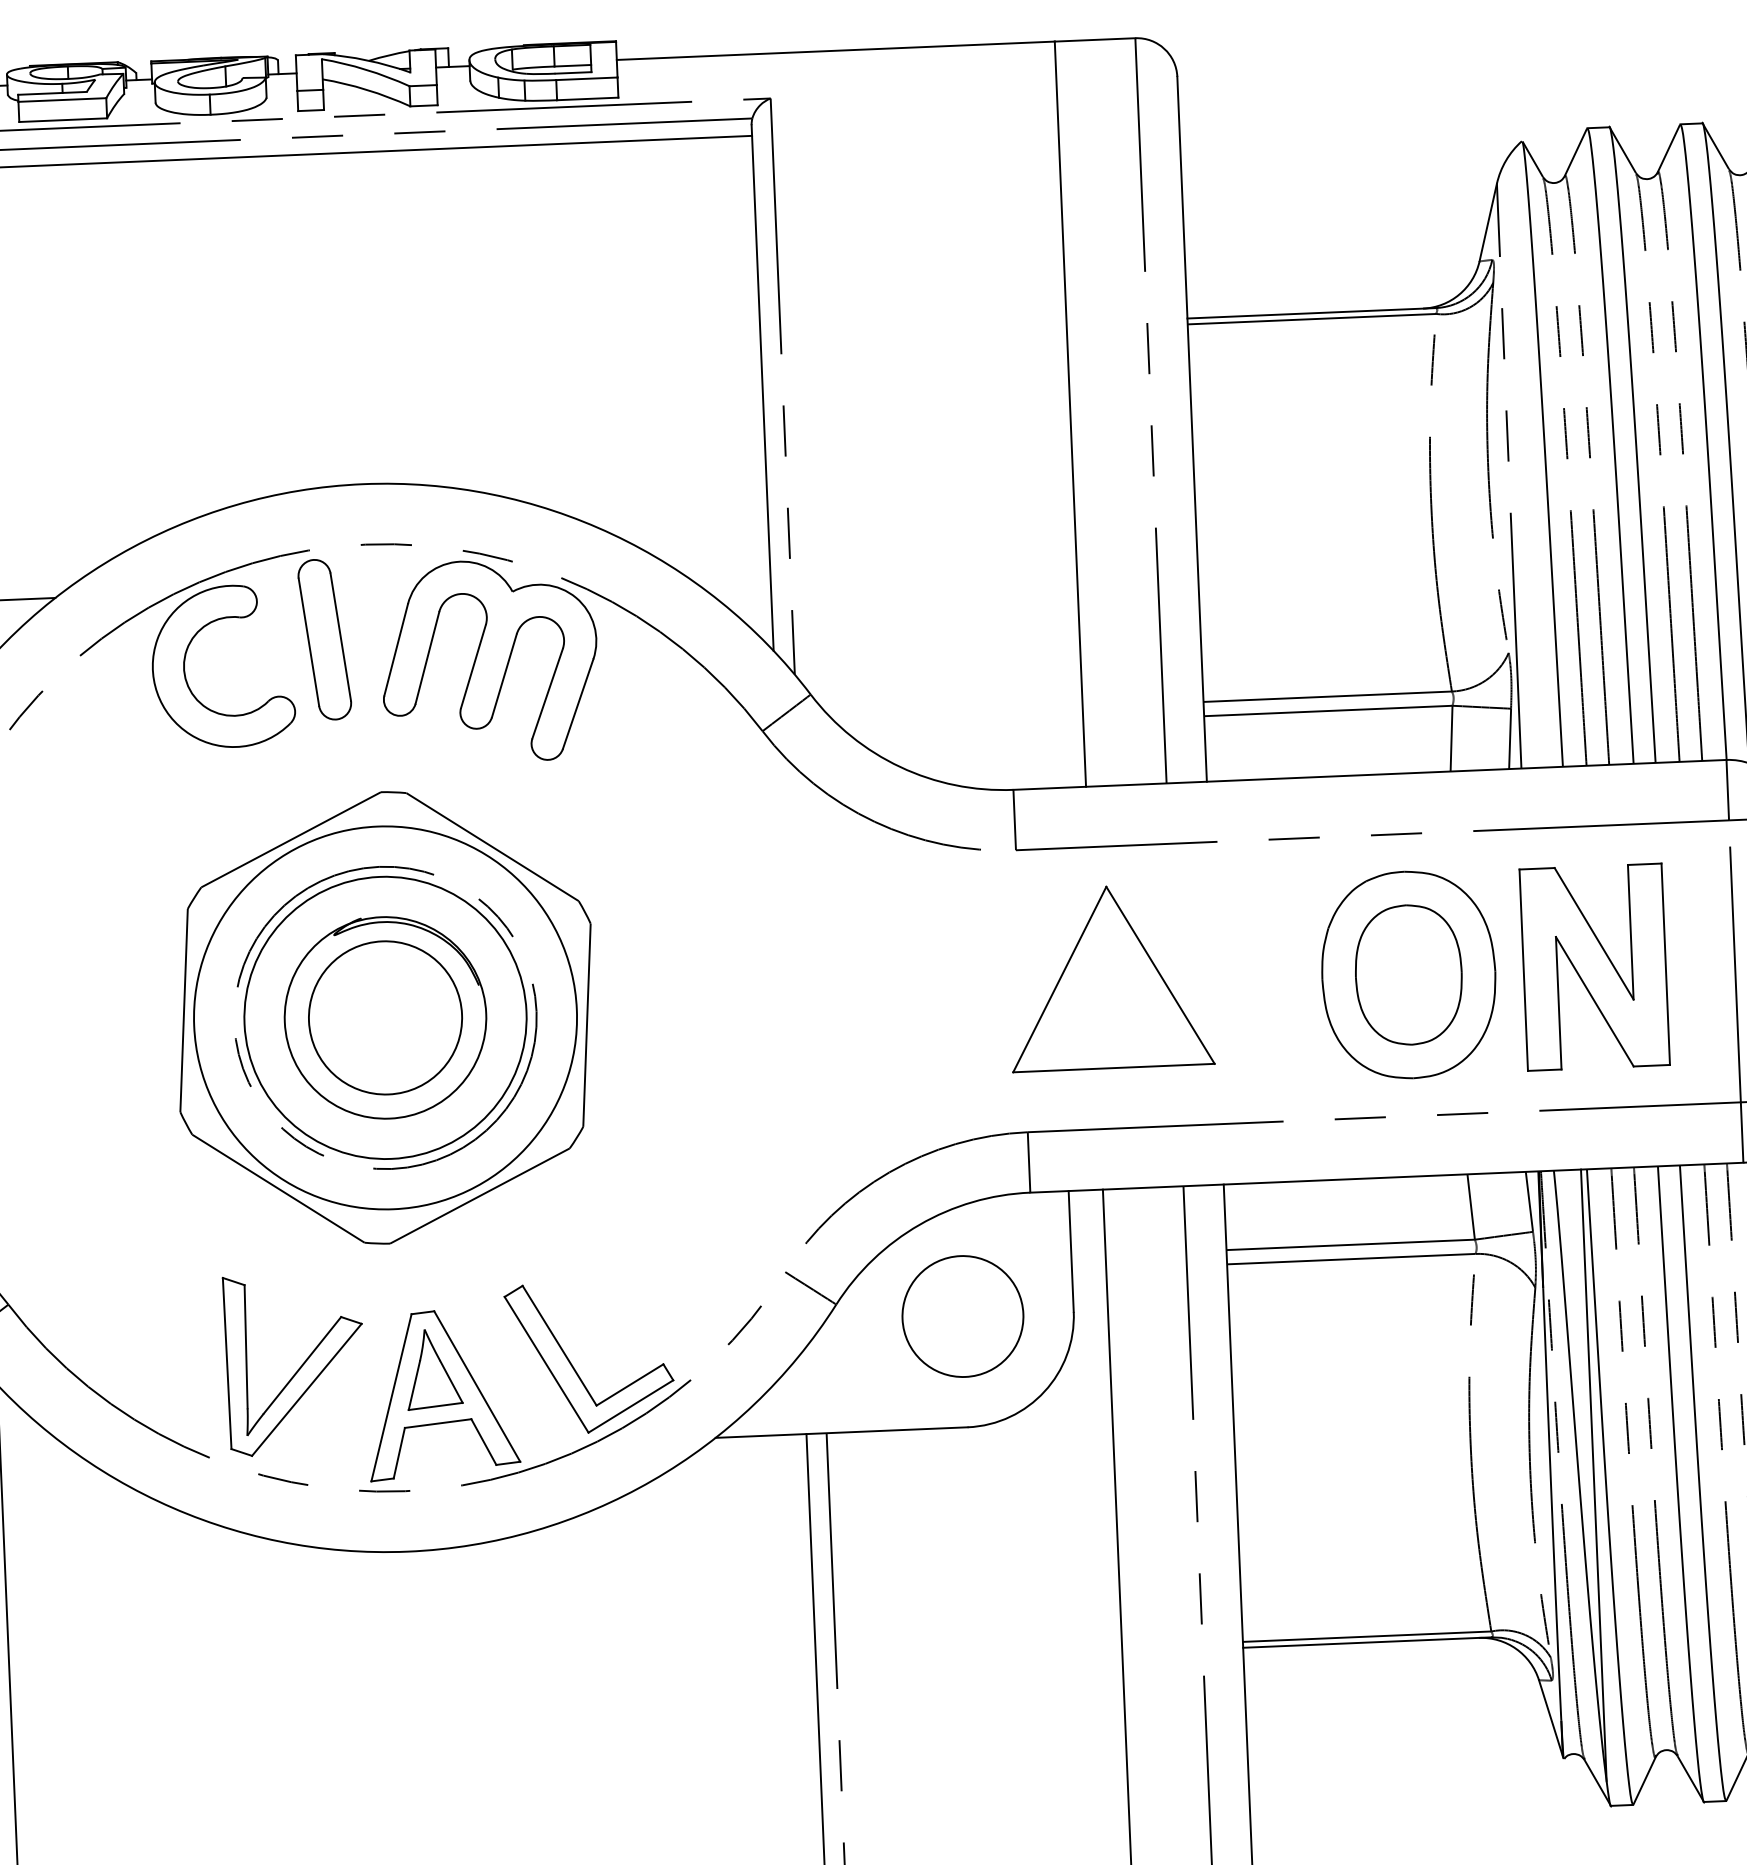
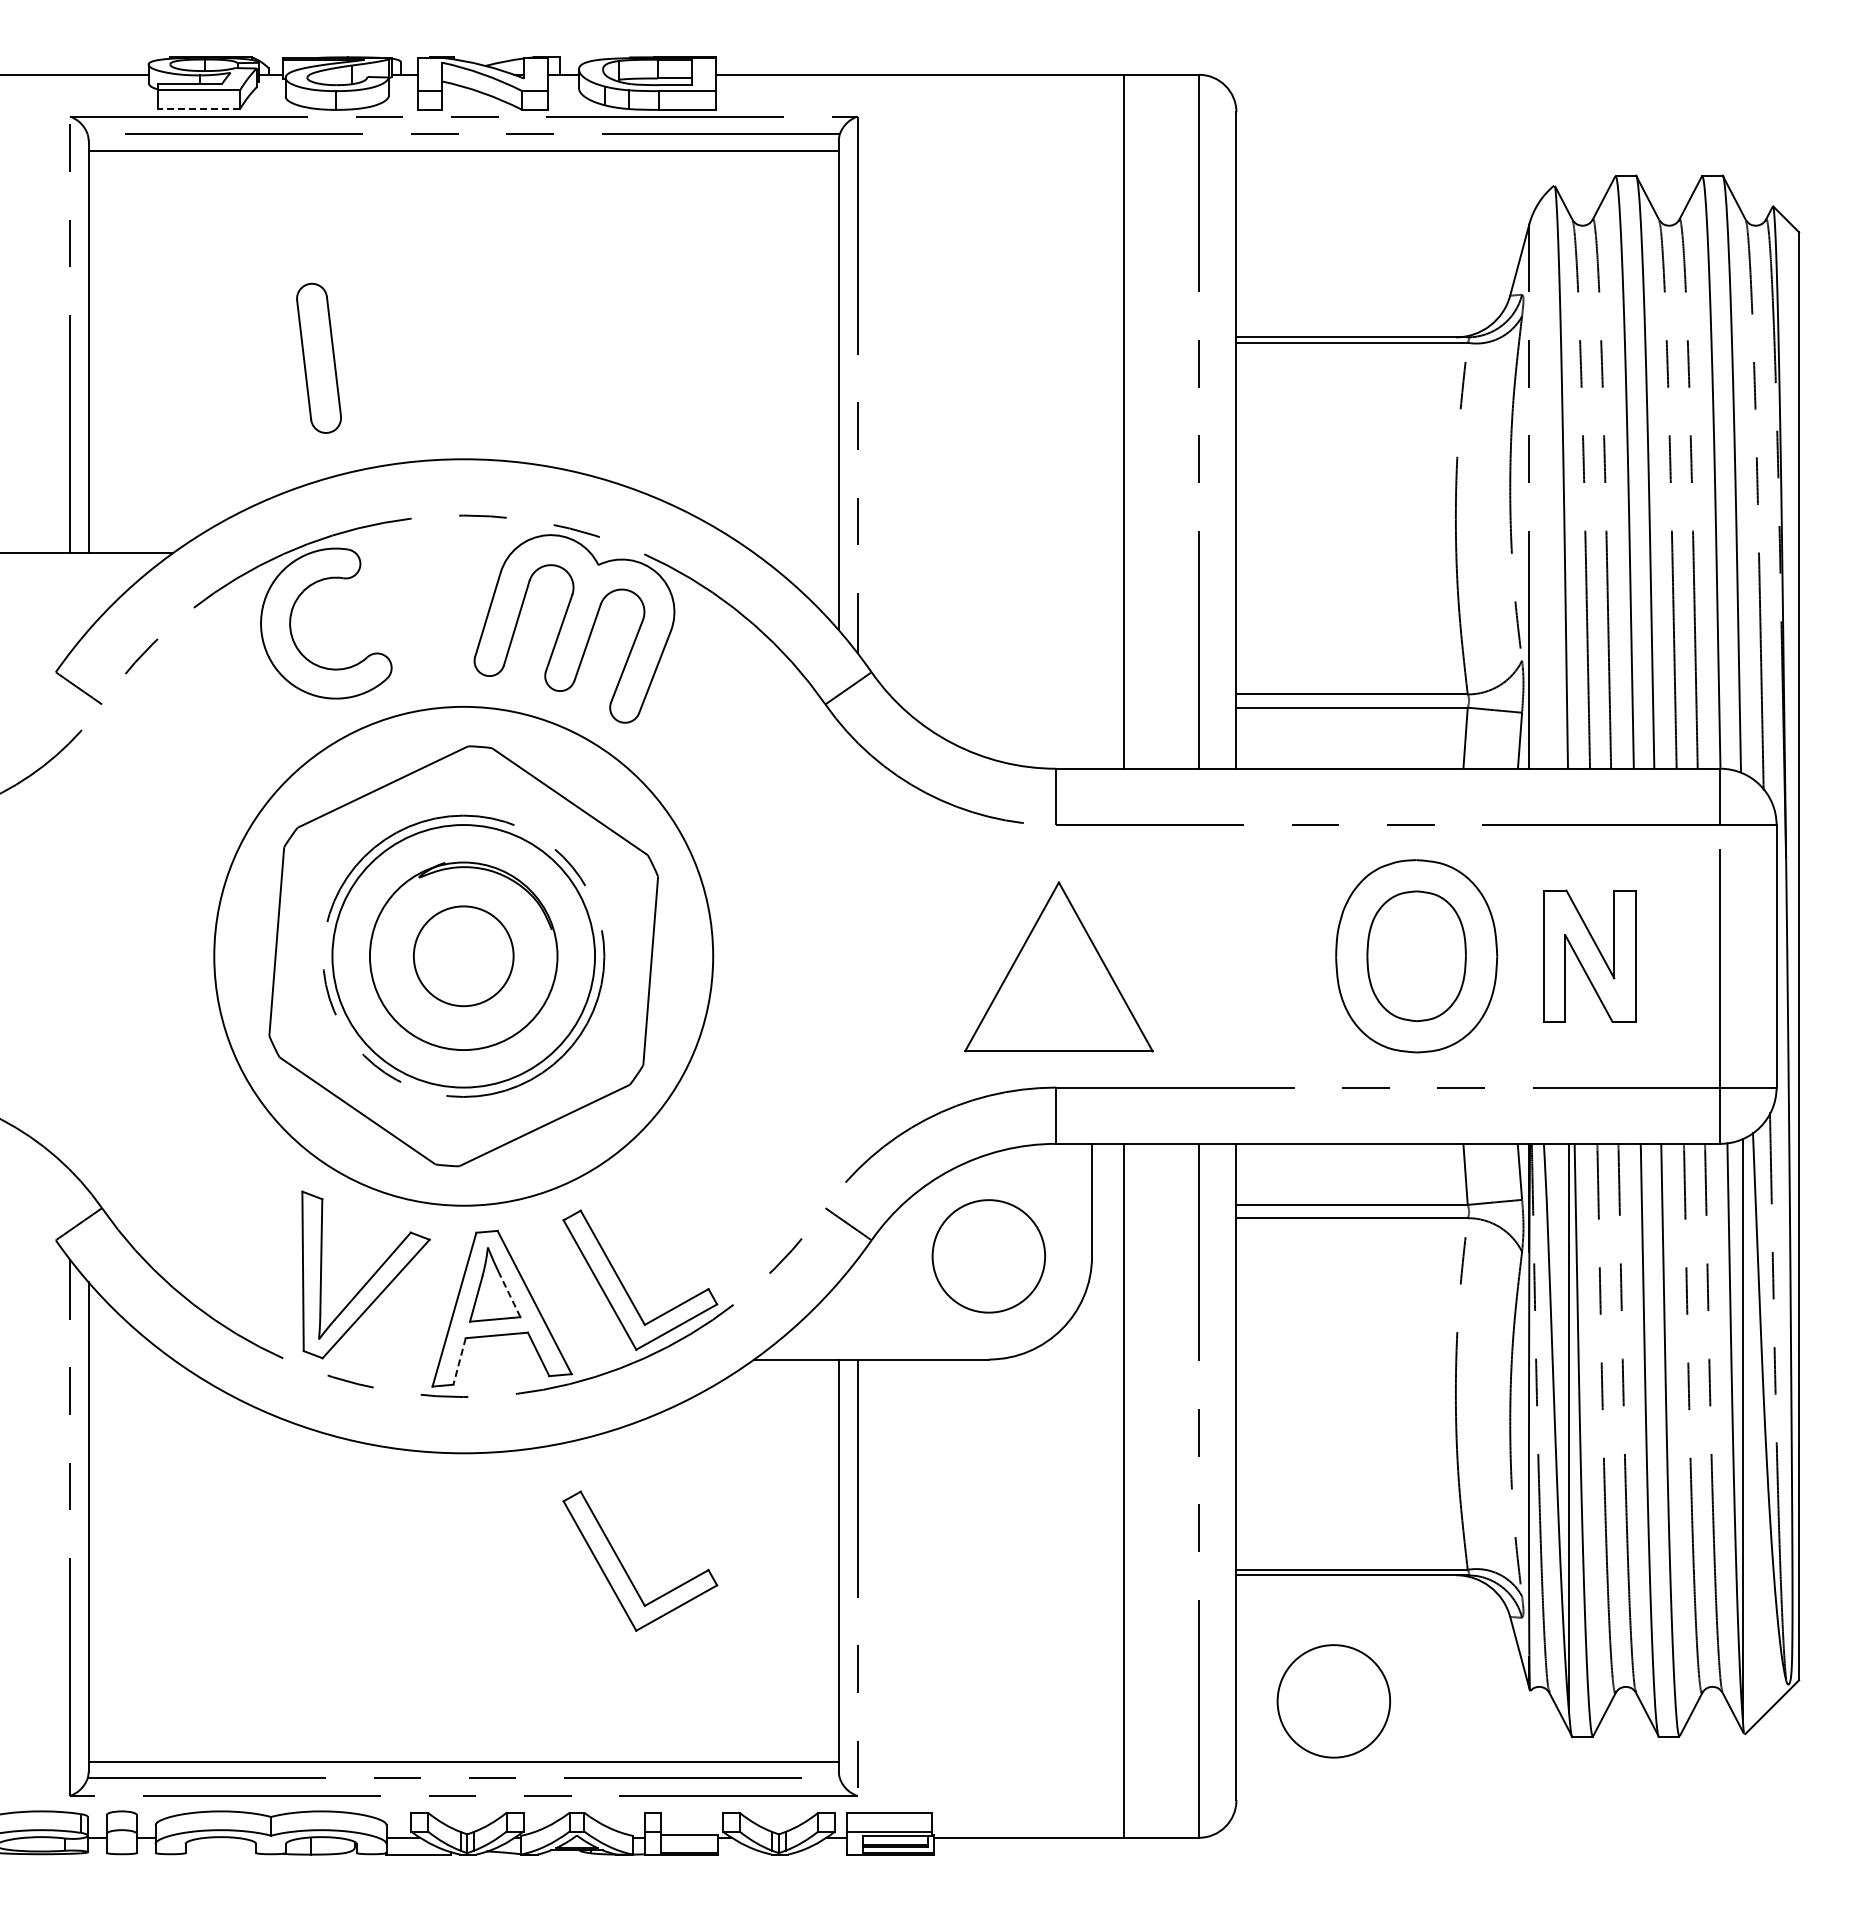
line: (63, 120) -> (199, 109), solid -> dashed
part: (324, 638) -> (318, 357), moved
part: (1594, 966) -> (1589, 955), size x0.7
part: (1109, 977) -> (1058, 966), moved
circle: (385, 1018) -> (463, 956), size x0.7
circle: (385, 1018) -> (463, 956), size x1.4
line: (451, 1381) -> (510, 1296), solid -> dashed
line: (399, 1453) -> (459, 1361), solid -> dashed
part: (587, 1670) -> (626, 1570), added
circle: (1353, 1779) -> (1333, 1701), added

